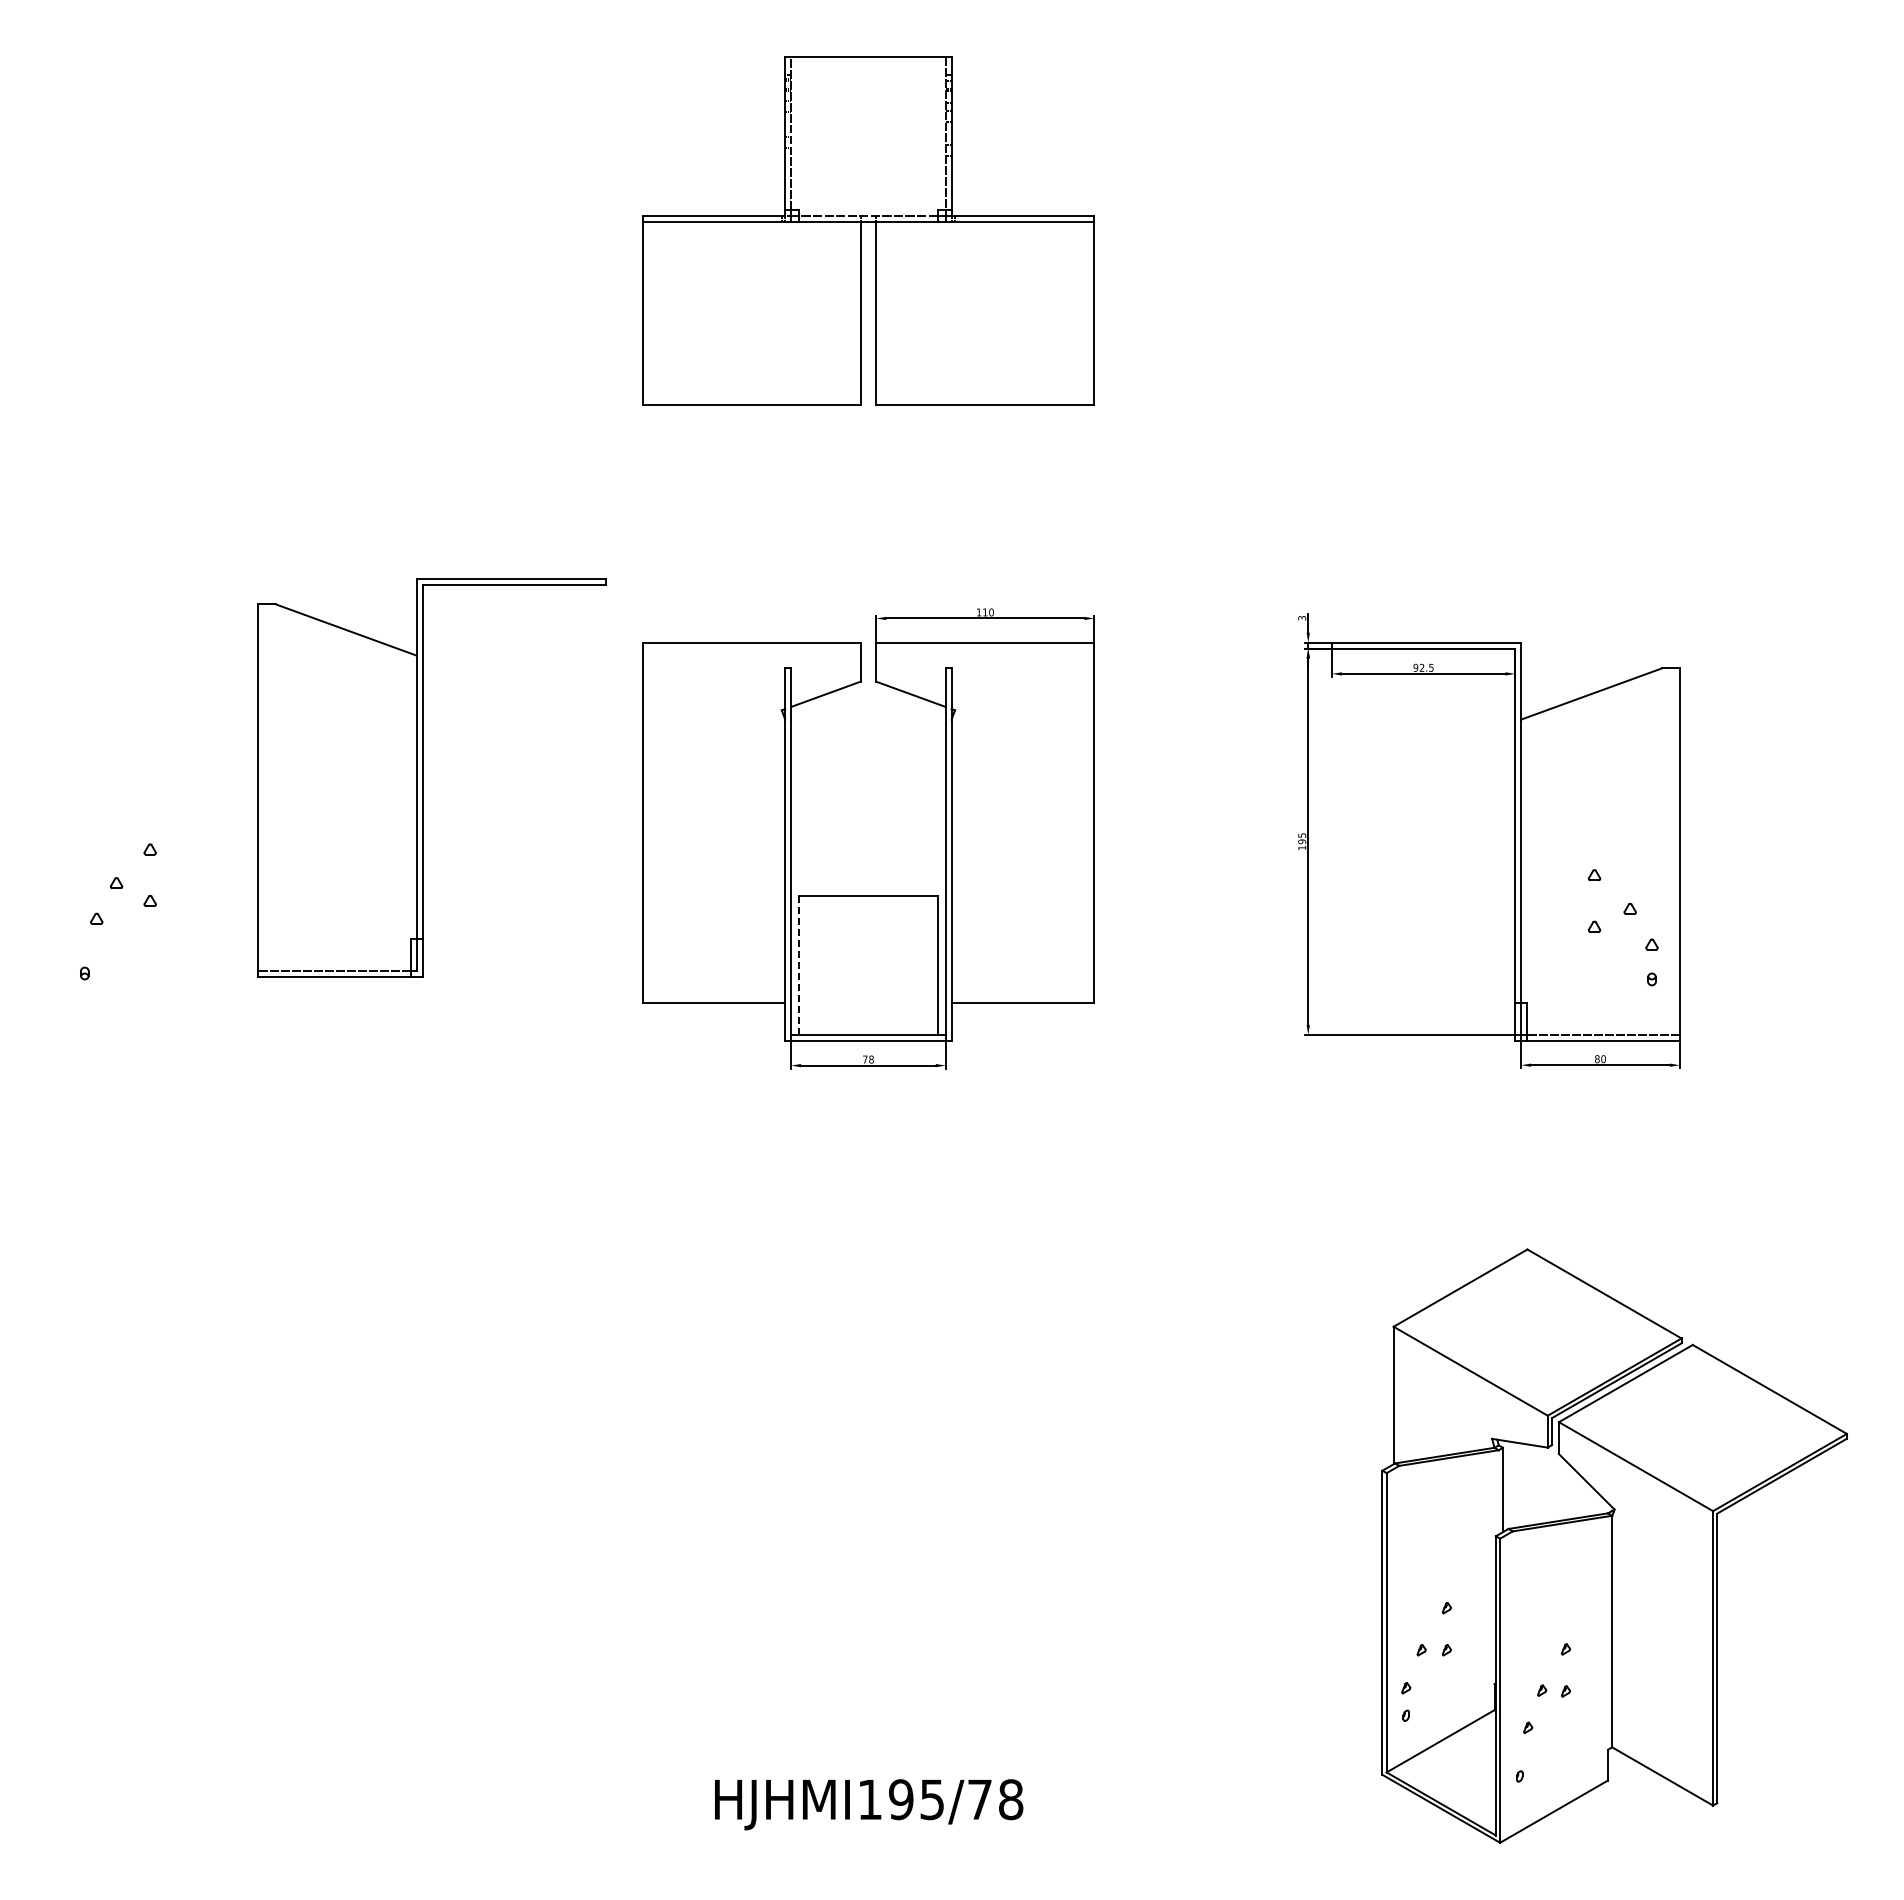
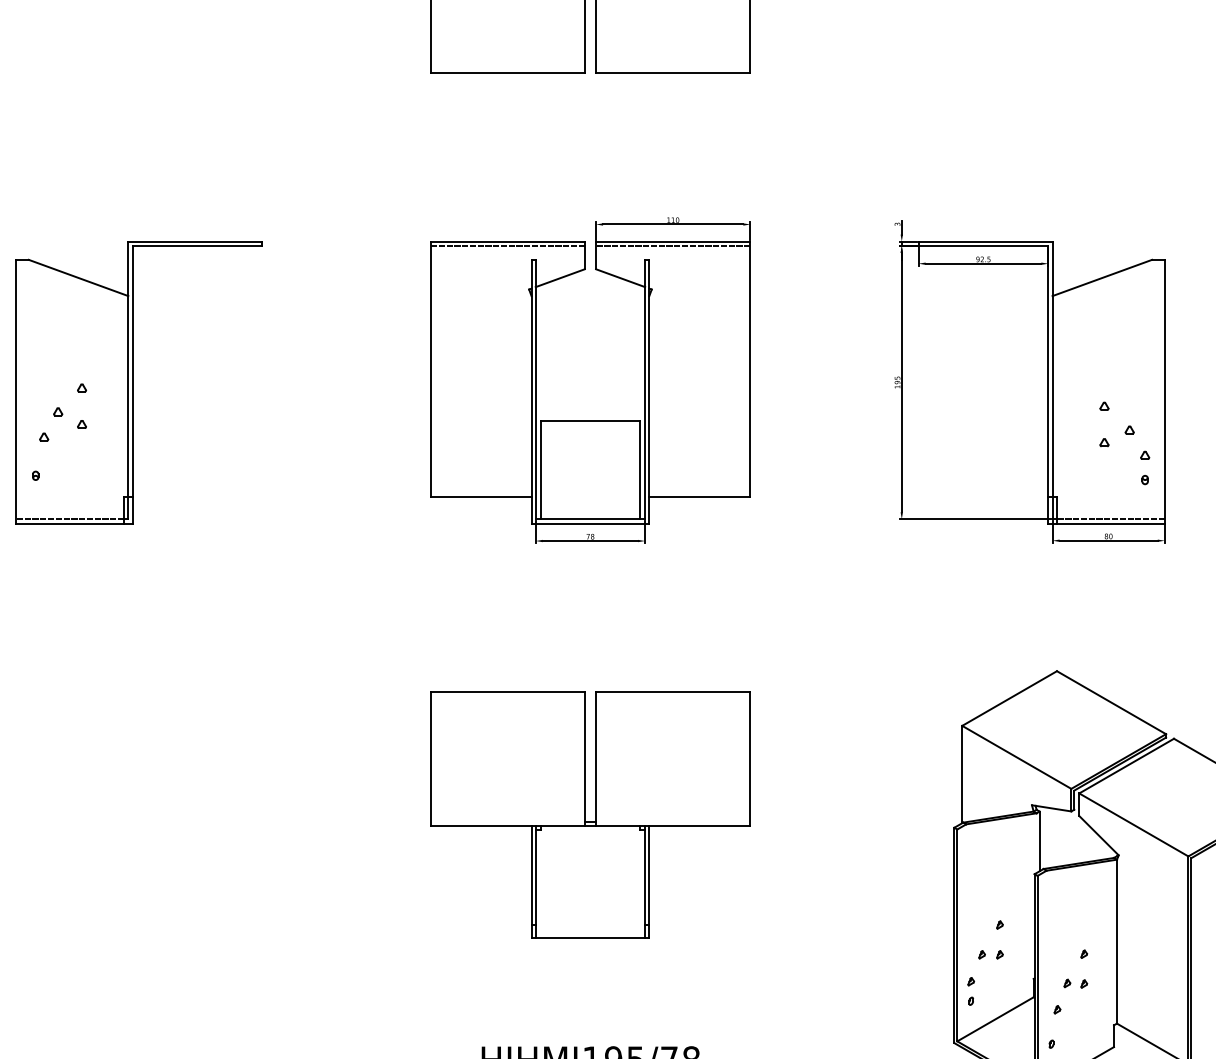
line: (751, 648) -> (507, 245), added
line: (985, 648) -> (673, 245), added
part: (423, 777) -> (133, 382), moved
line: (799, 966) -> (541, 470), dashed -> solid
part: (861, 1452) -> (585, 814), added

